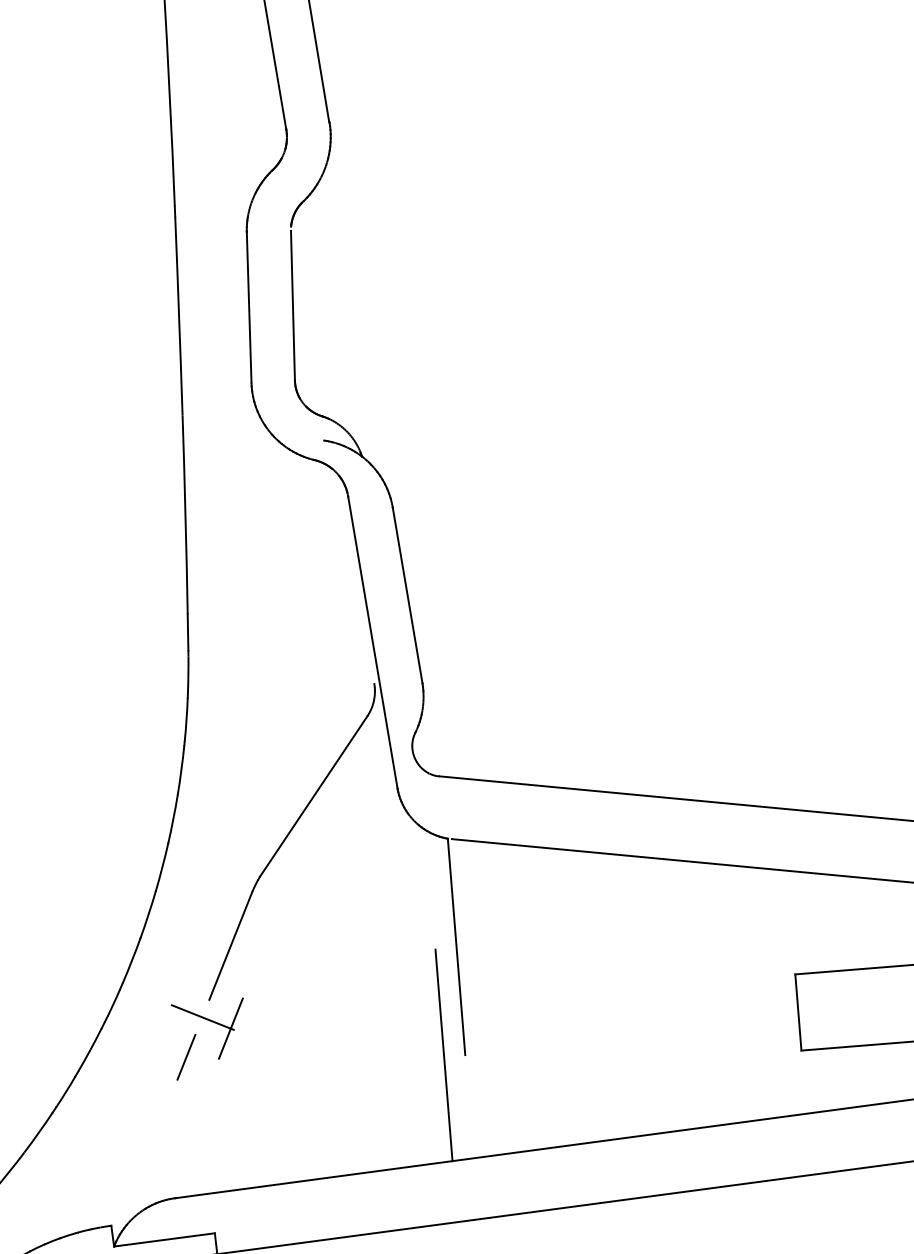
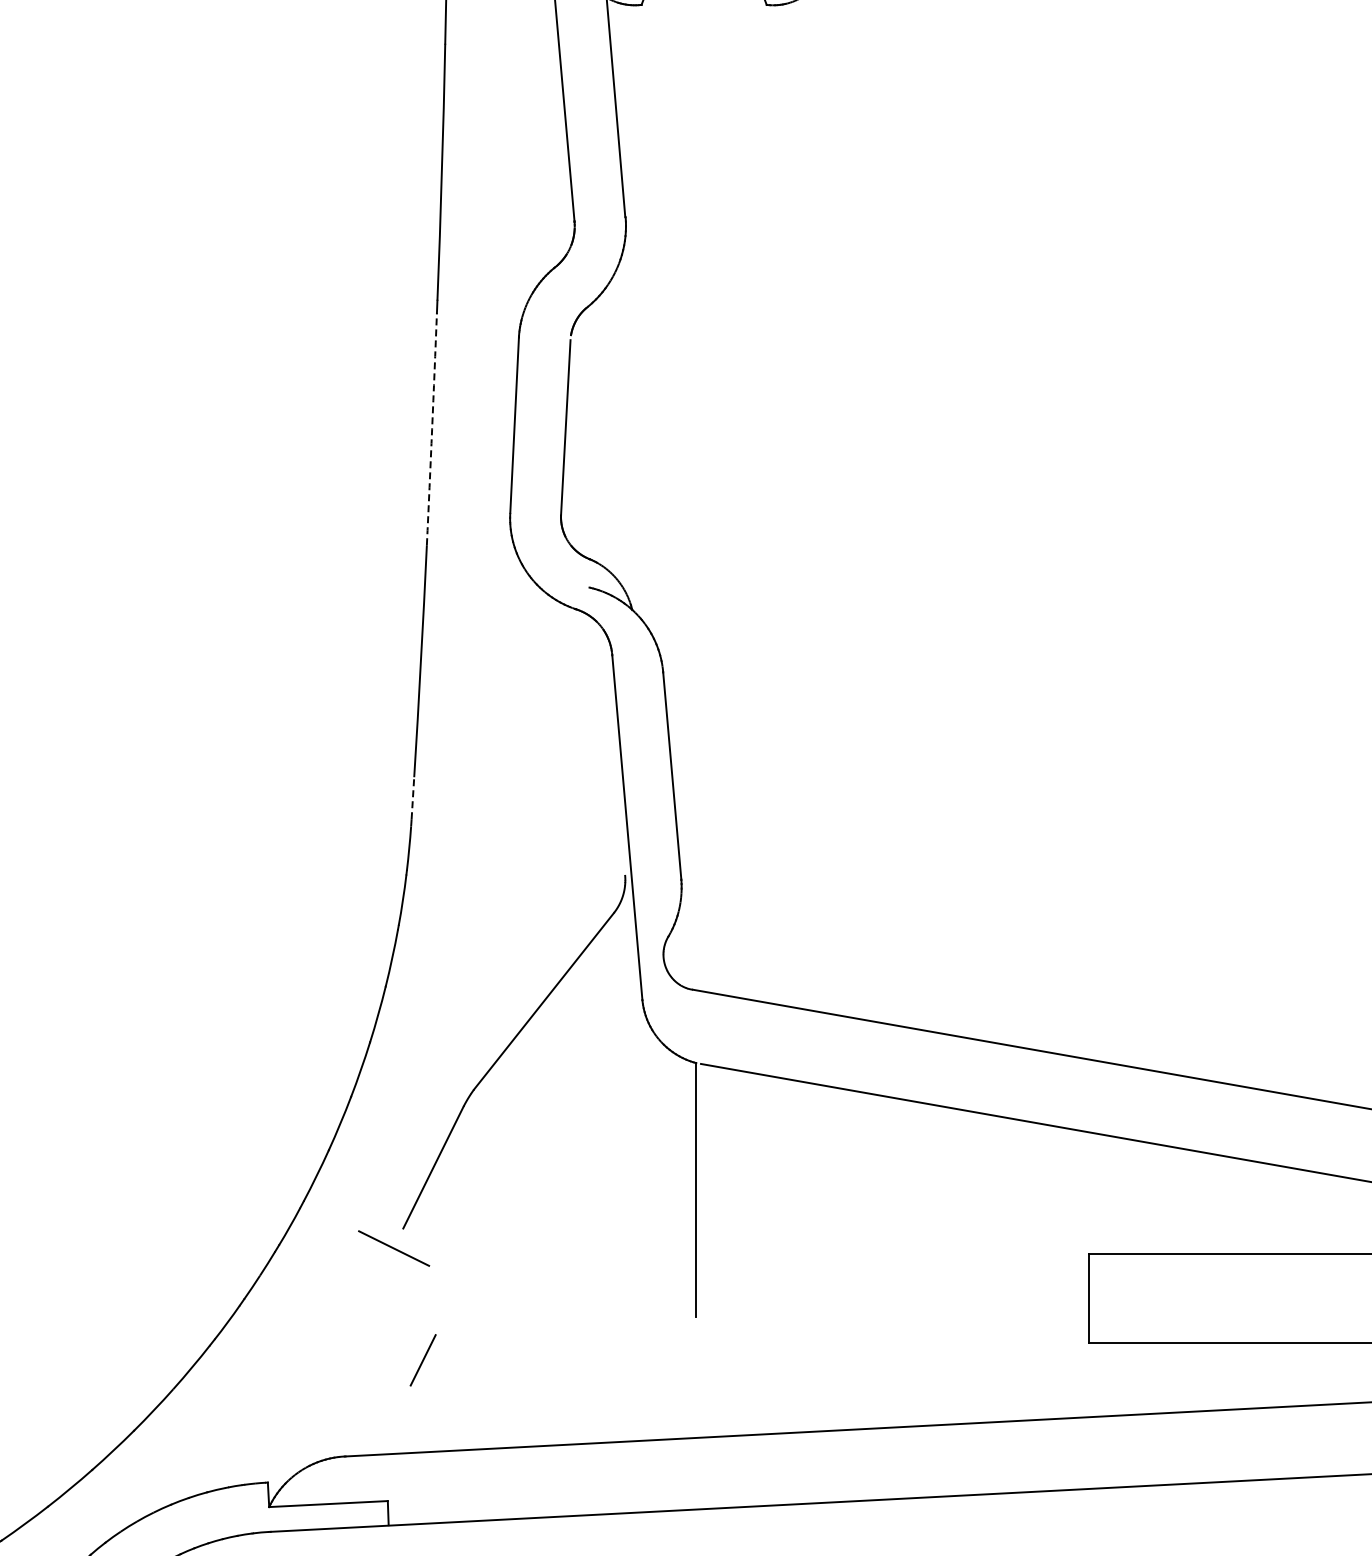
arc: (179, 316) -> (432, 429), solid -> dashed
line: (187, 631) -> (412, 797), solid -> dashed
line: (230, 1029) -> (425, 1264), removed
line: (444, 1055) -> (671, 1315), removed
line: (185, 1057) -> (422, 1360), moved

